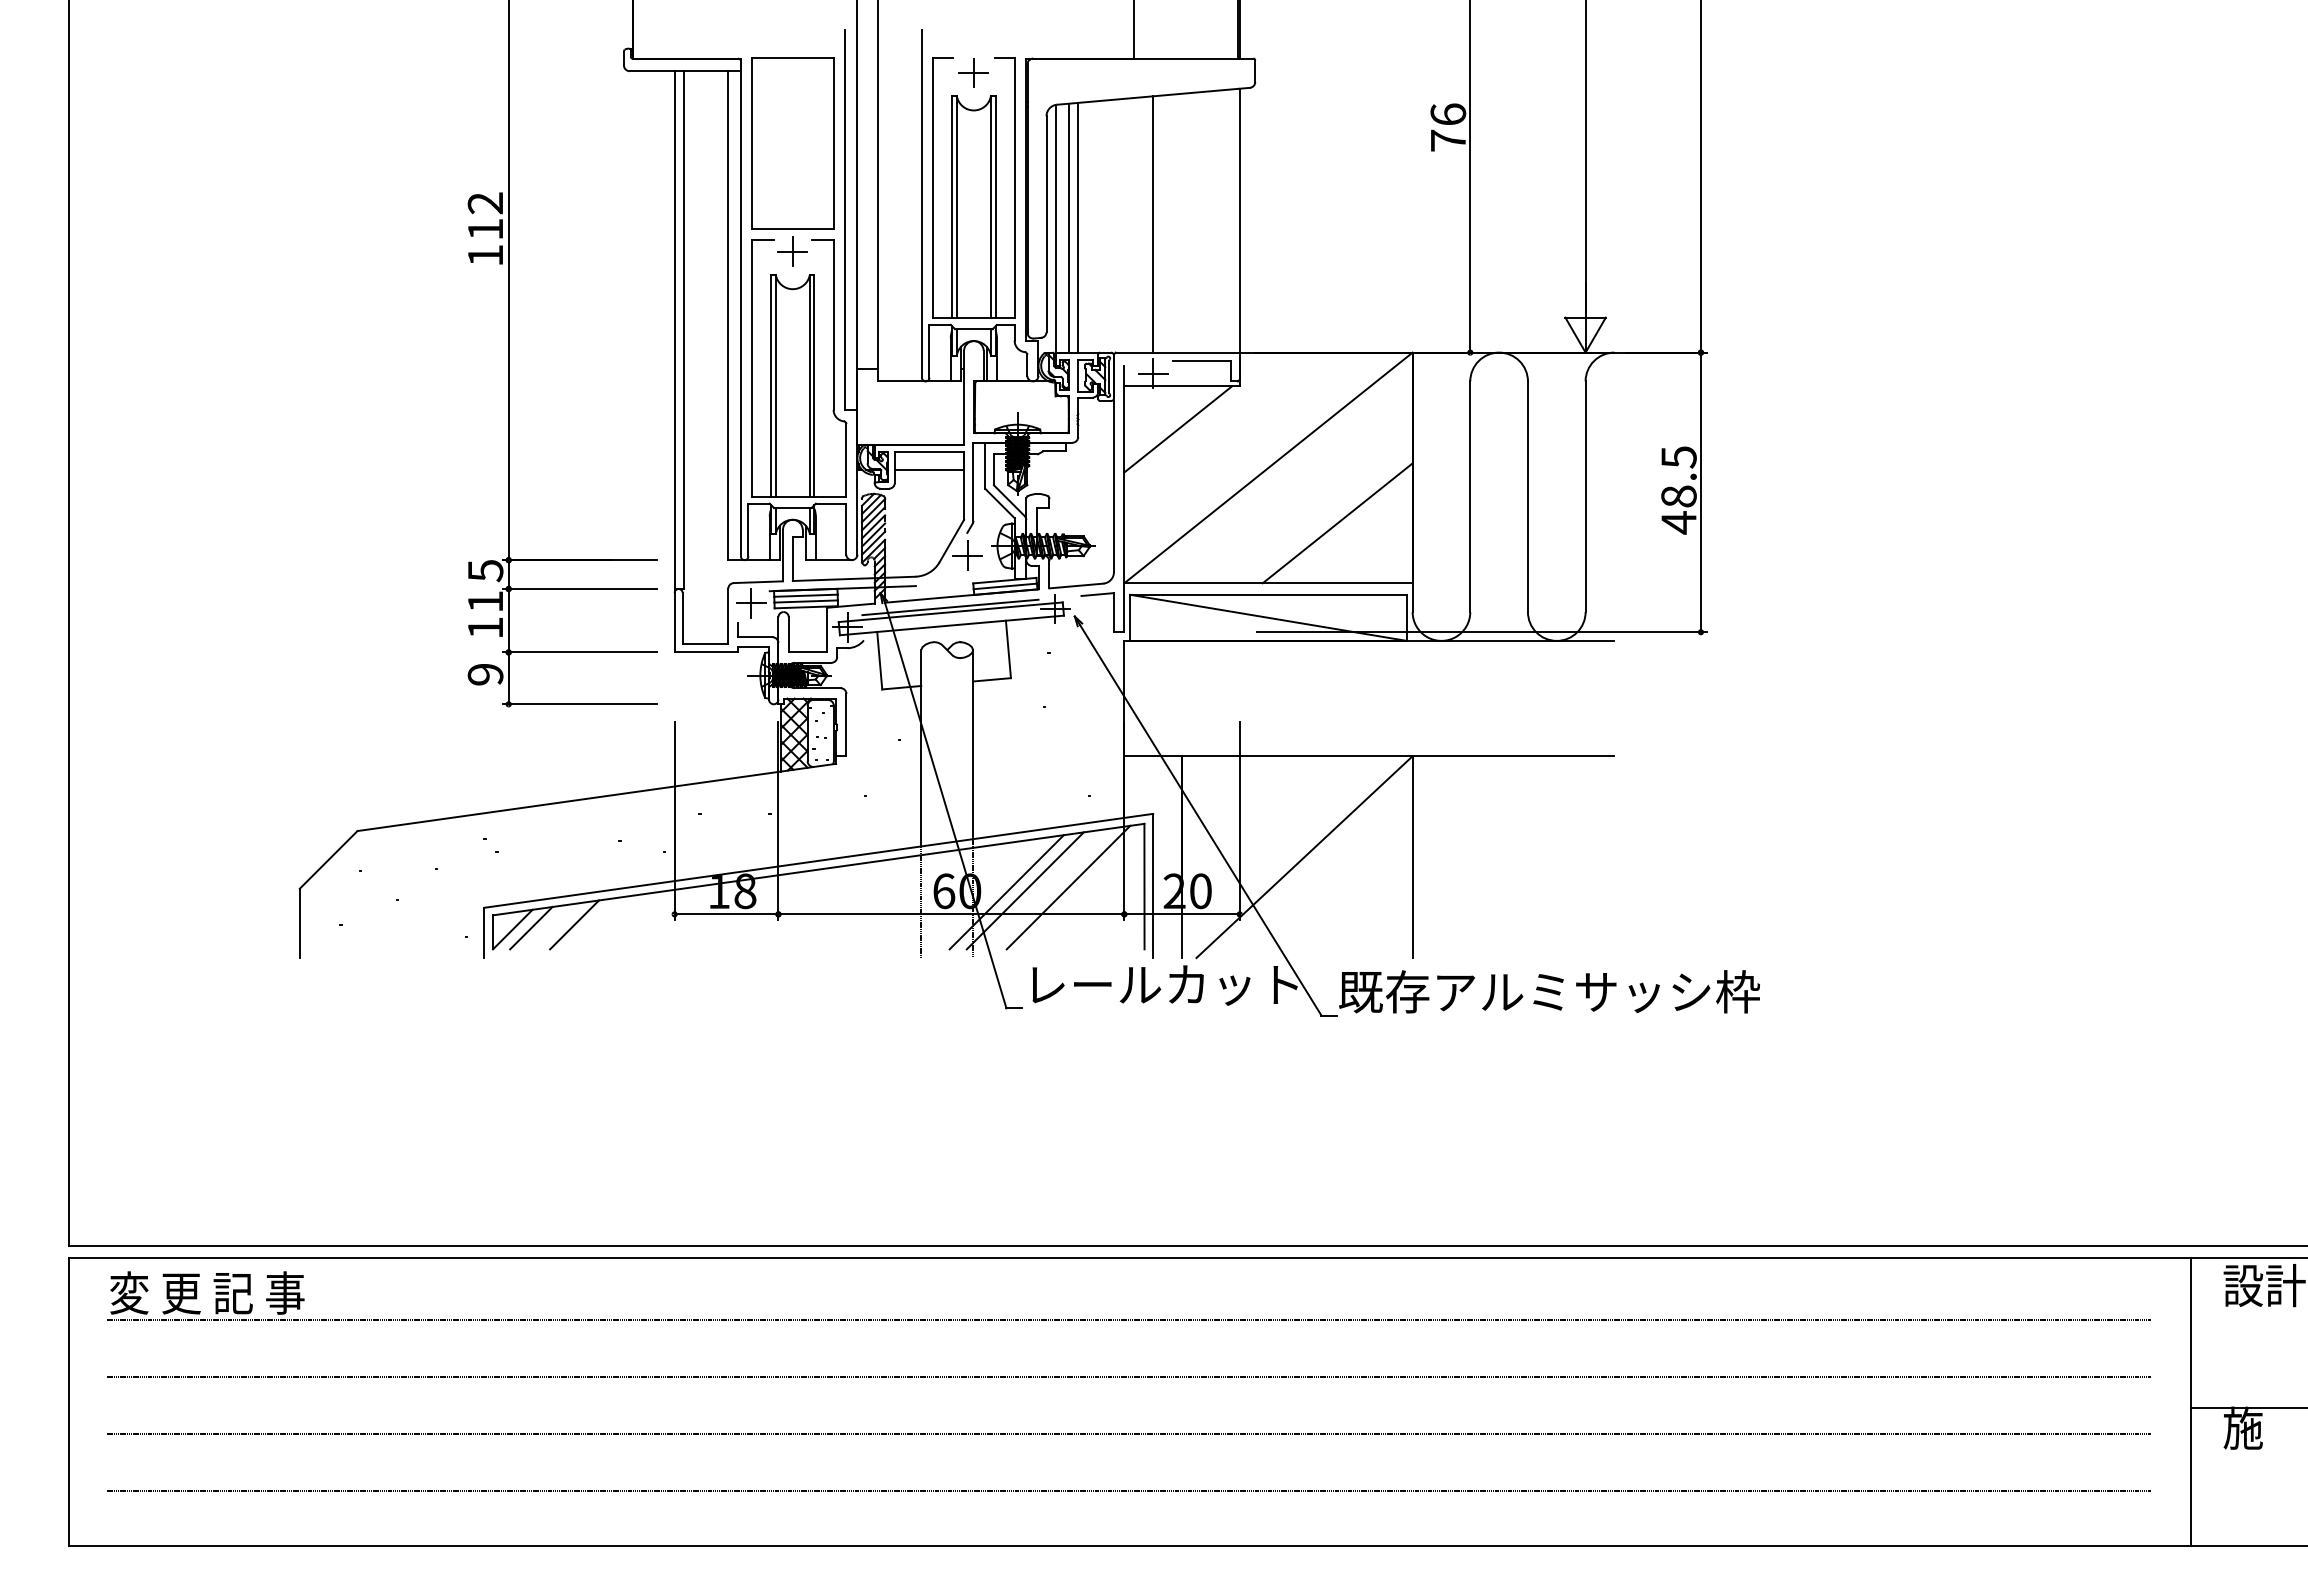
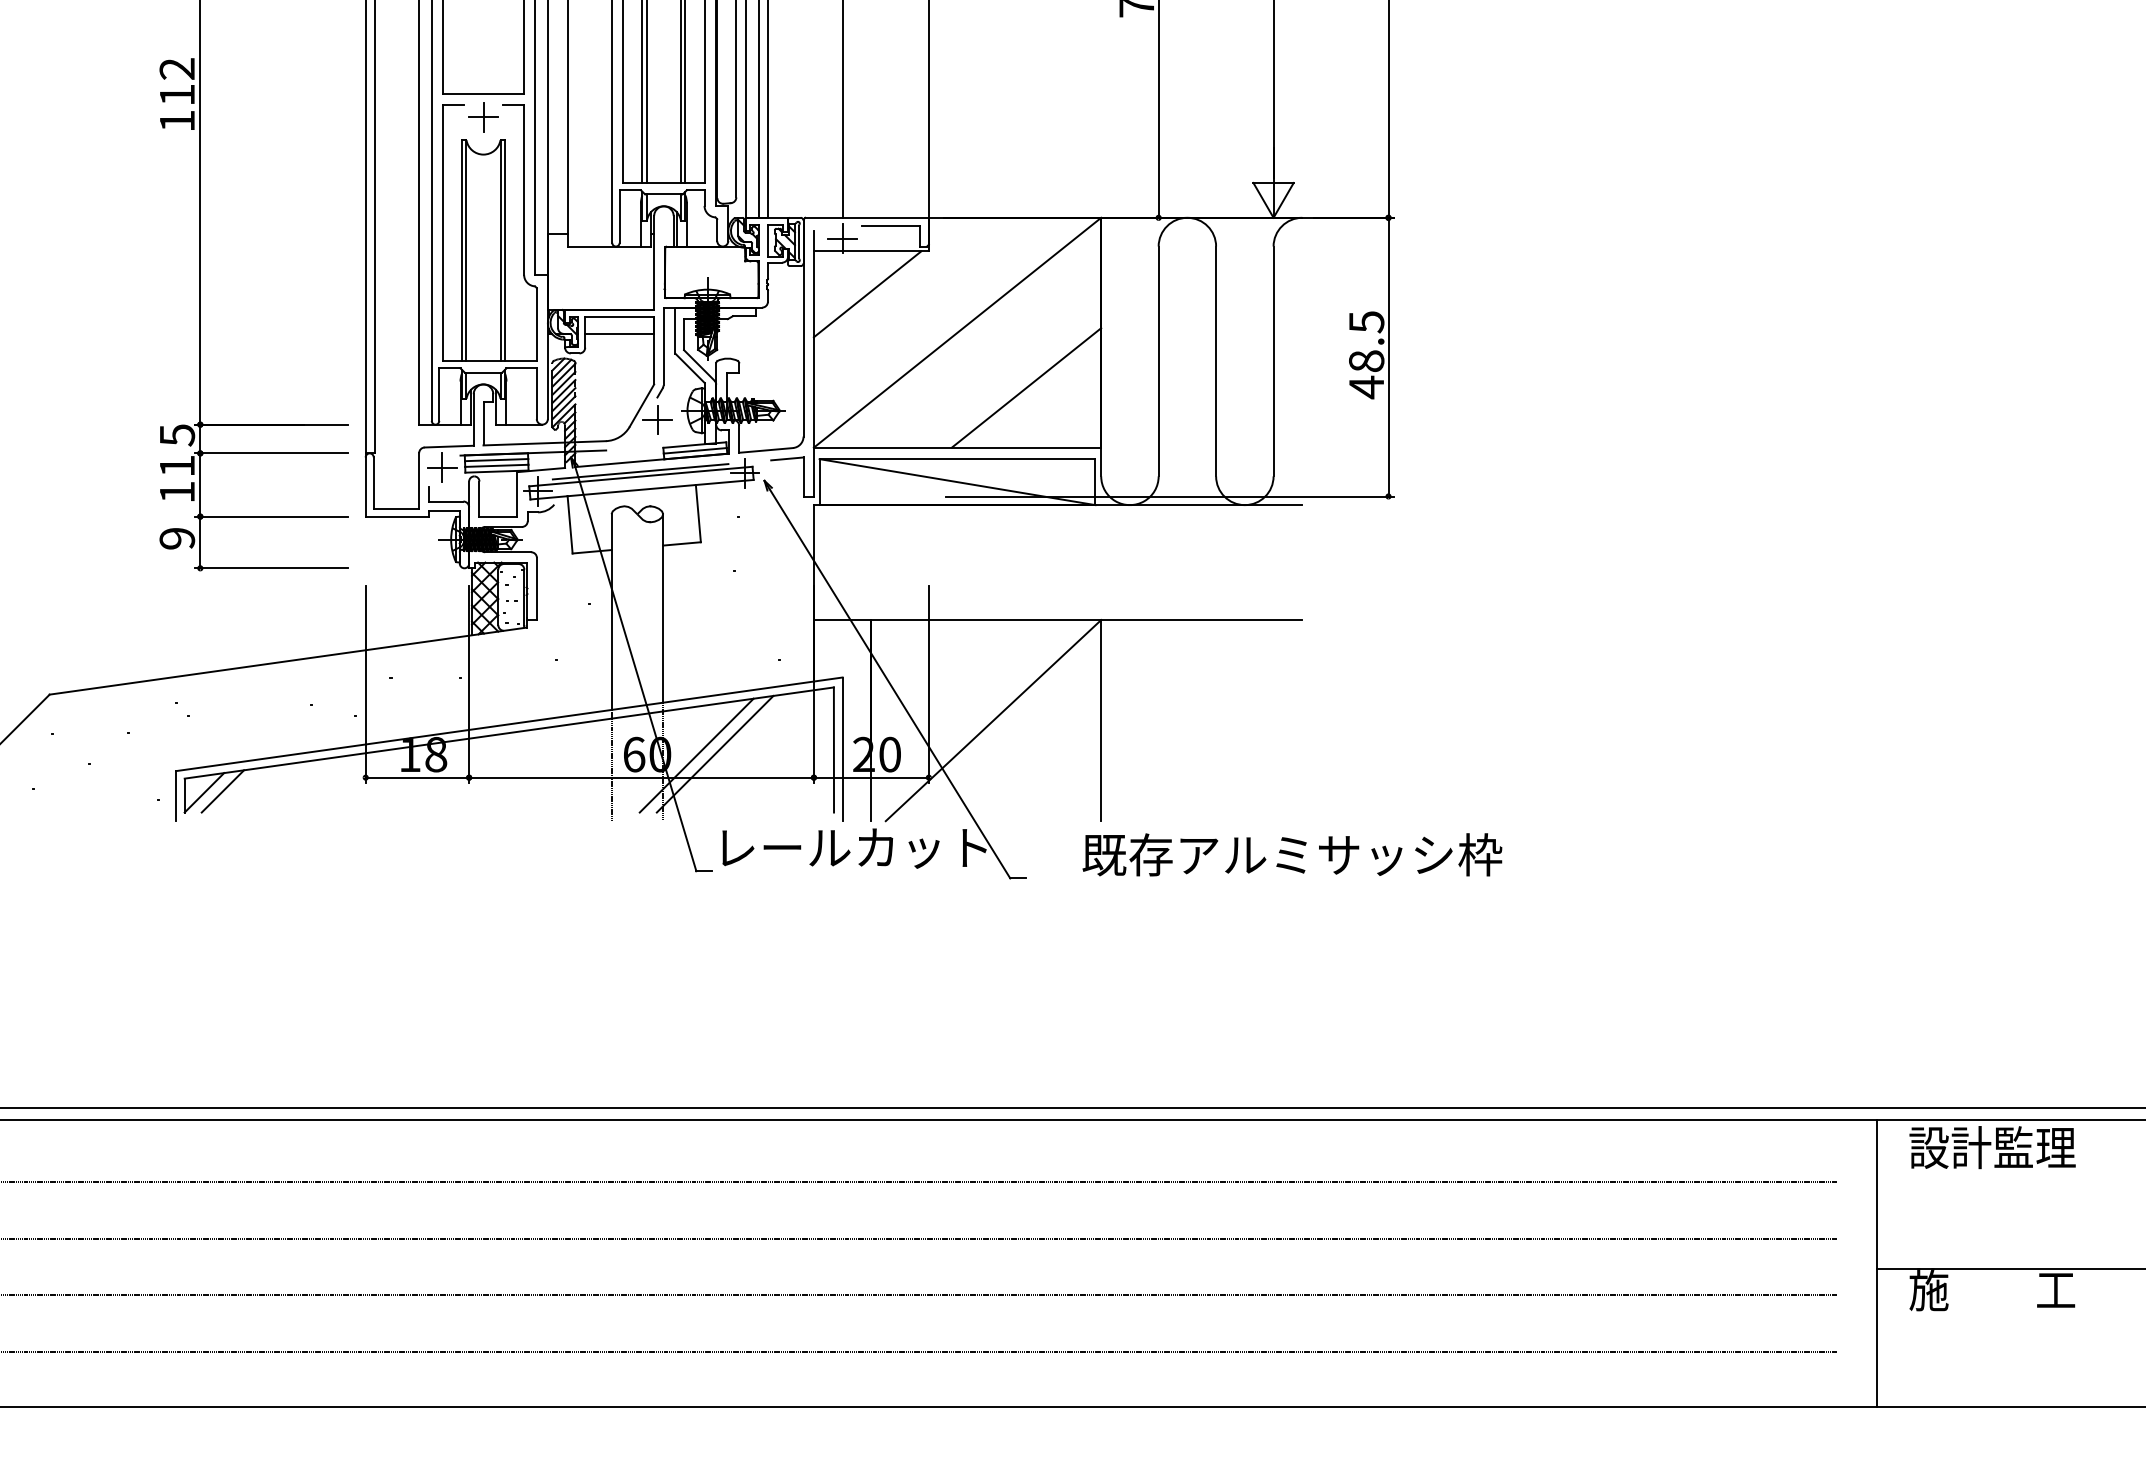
line: (1068, 887) -> (758, 750), removed
line: (574, 924) -> (265, 787), removed
text: (1549, 991) -> (1292, 854), moved

